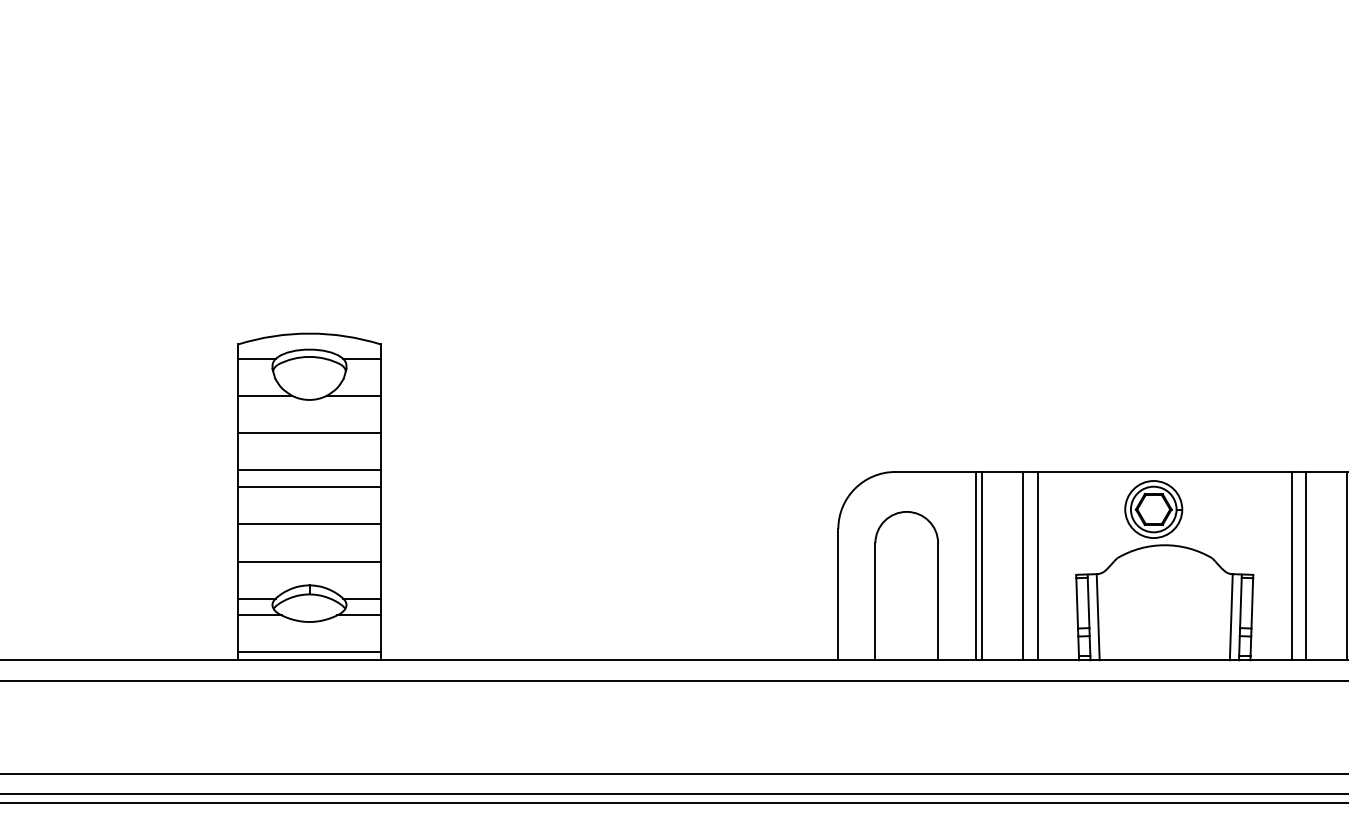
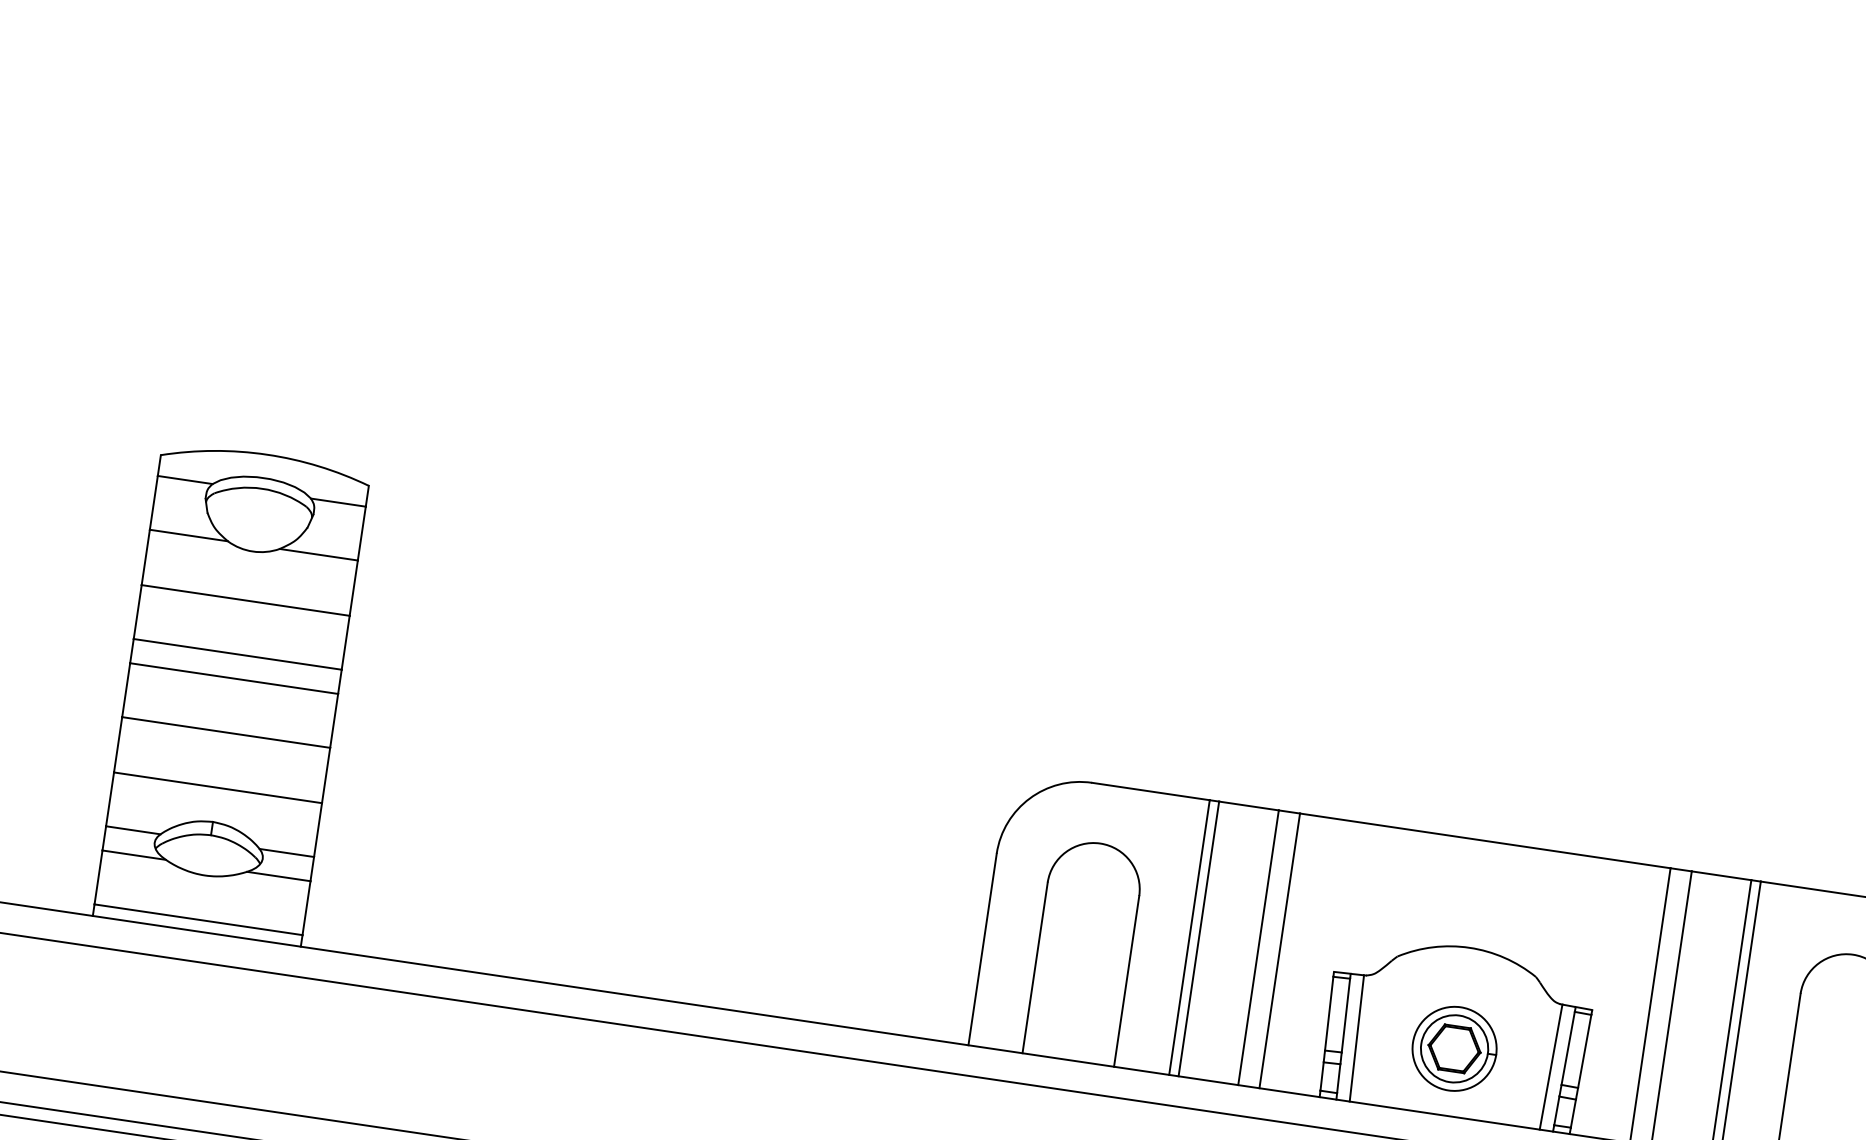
part: (1153, 509) -> (1454, 1048), moved

